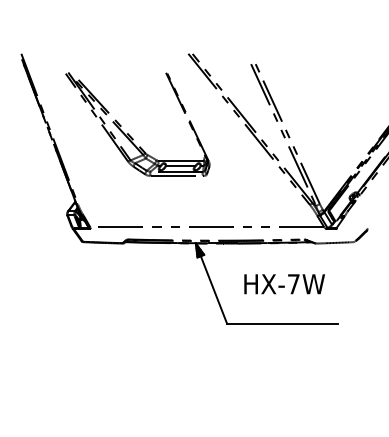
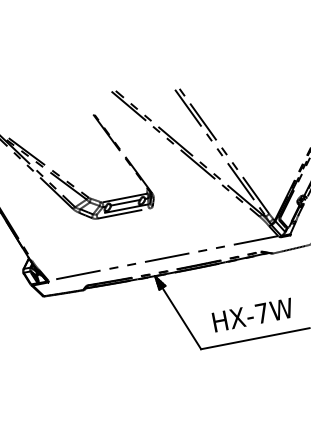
text: (284, 284) -> (252, 315), moved

